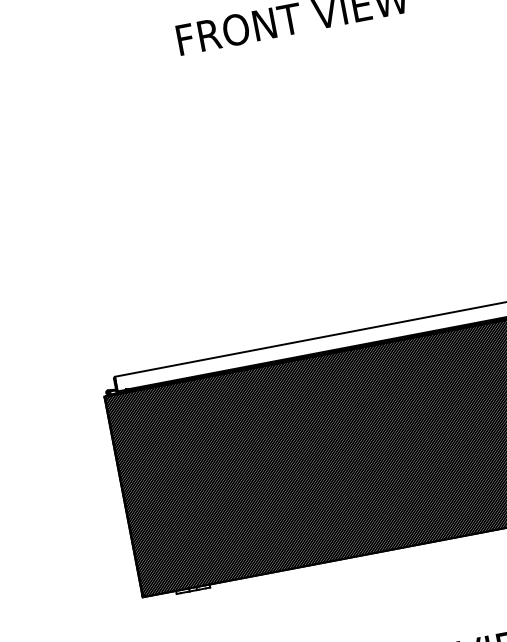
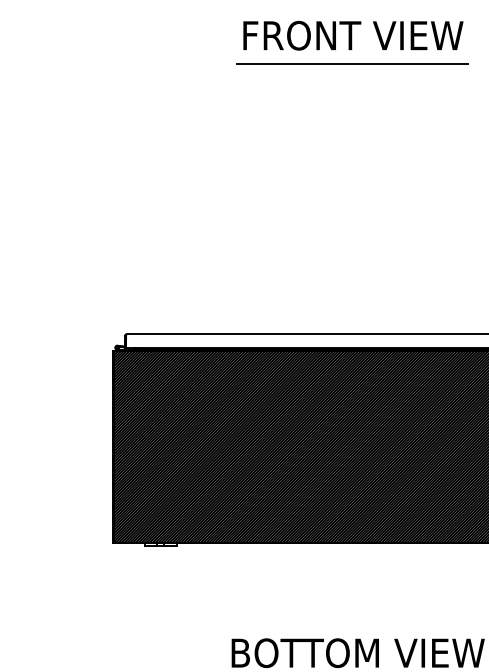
line: (297, 48) -> (352, 63), added

